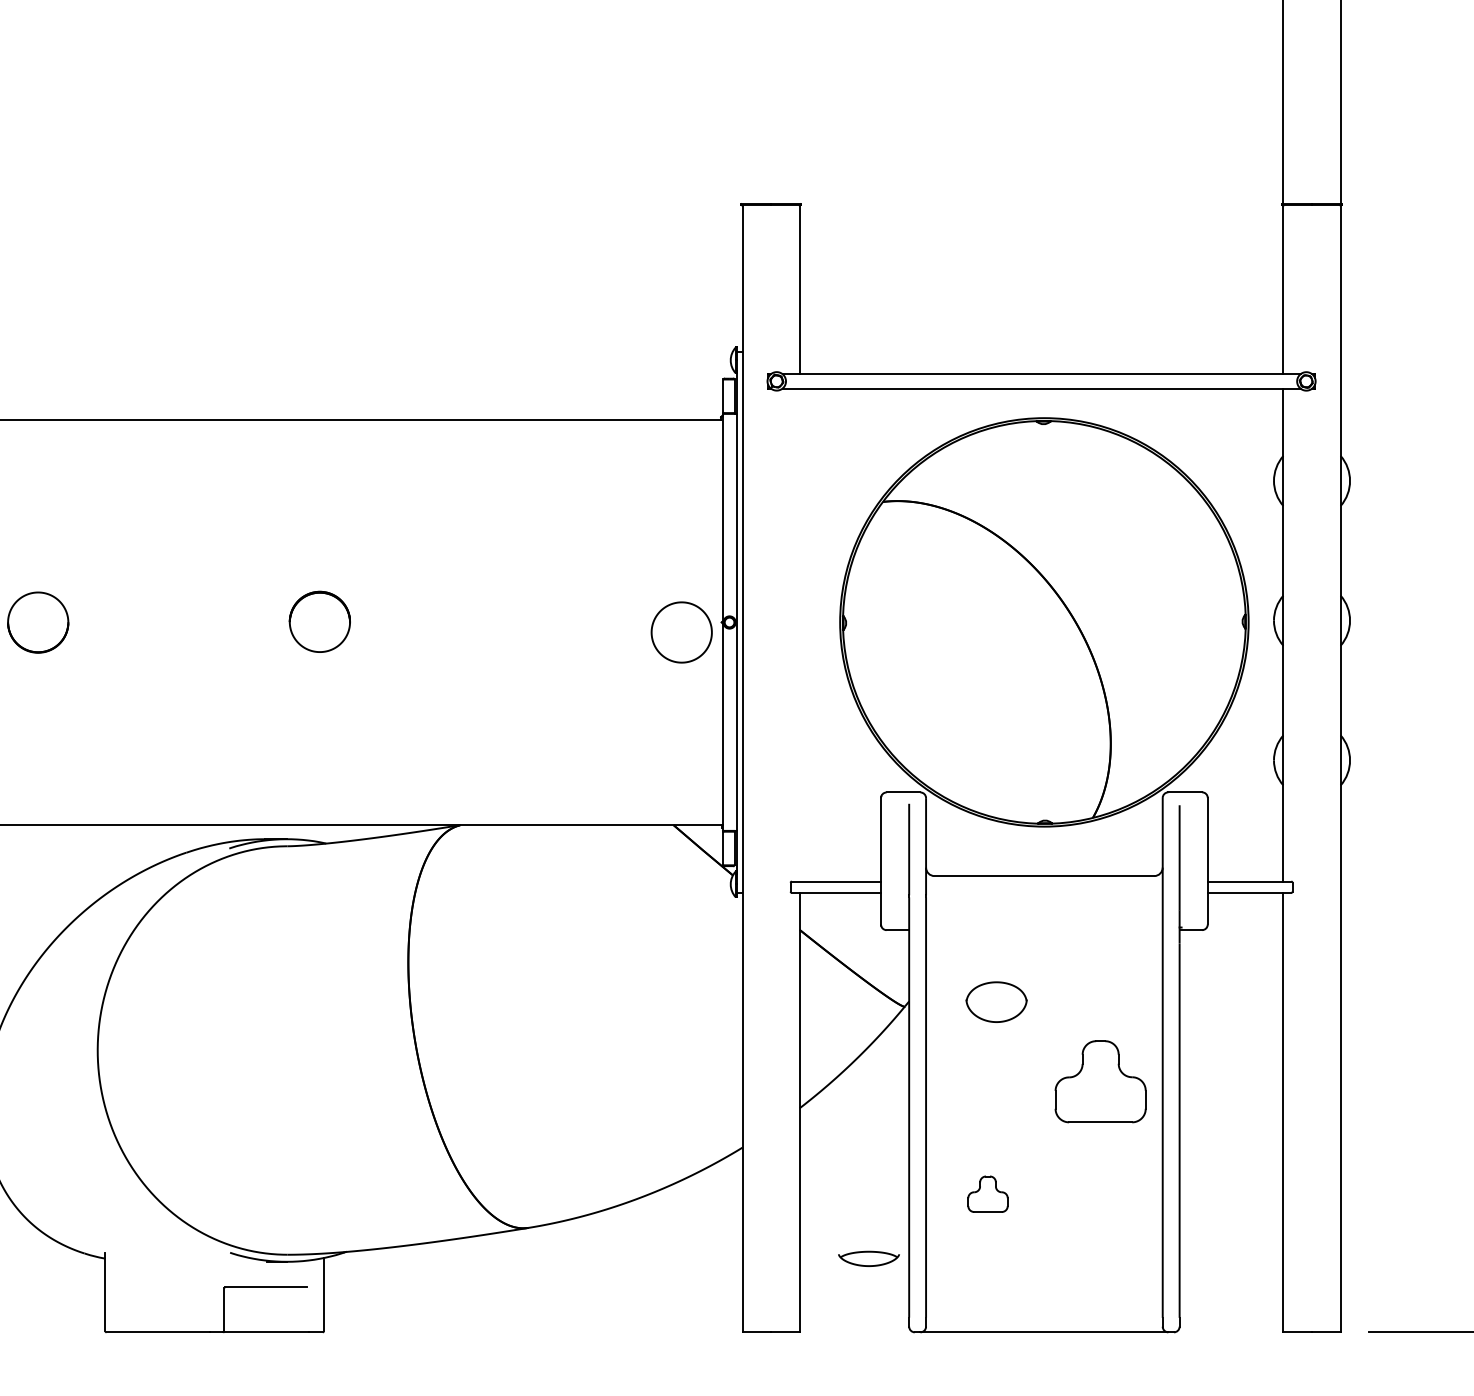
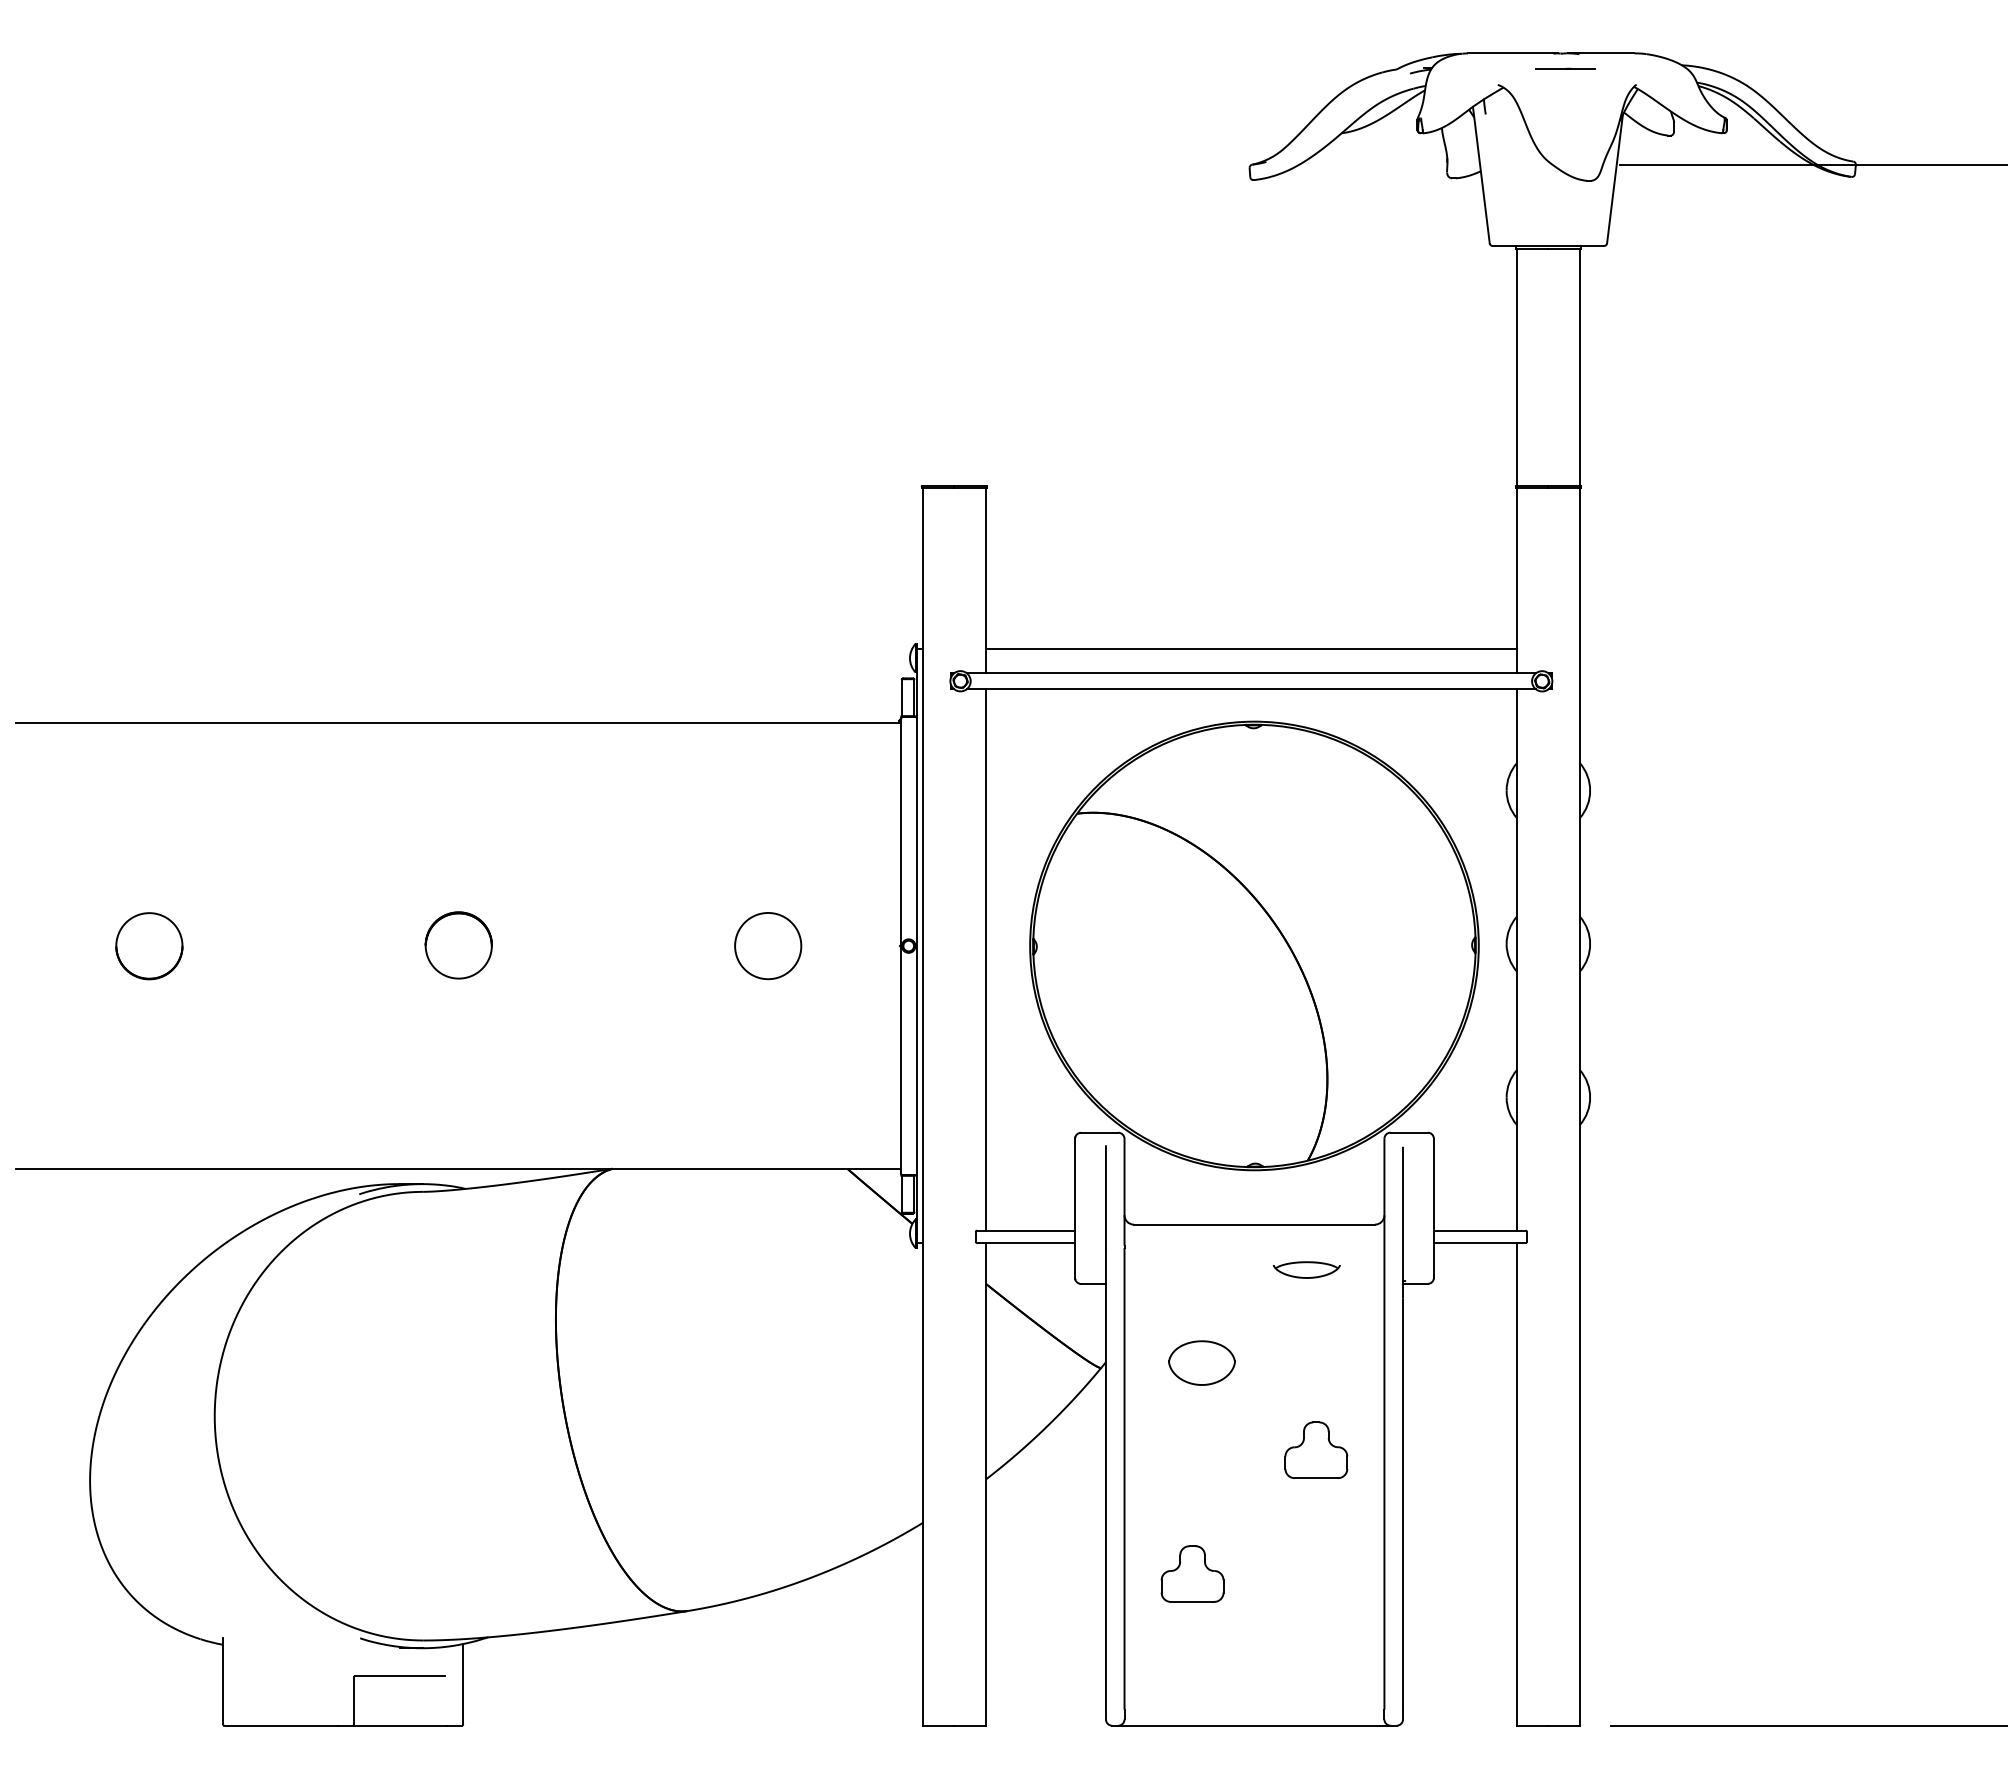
line: (1040, 351) -> (1250, 648), added
part: (682, 632) -> (768, 946), moved
line: (799, 634) -> (985, 959), added
part: (1100, 1080) -> (1316, 1449), size x0.62
part: (987, 1193) -> (1192, 1573), size x1.43
part: (868, 1258) -> (1306, 1269), moved

